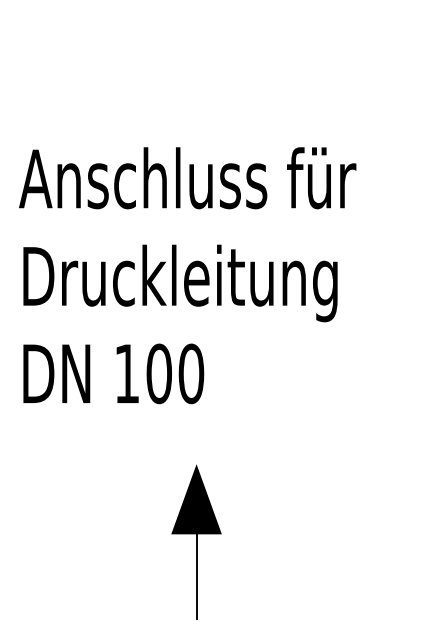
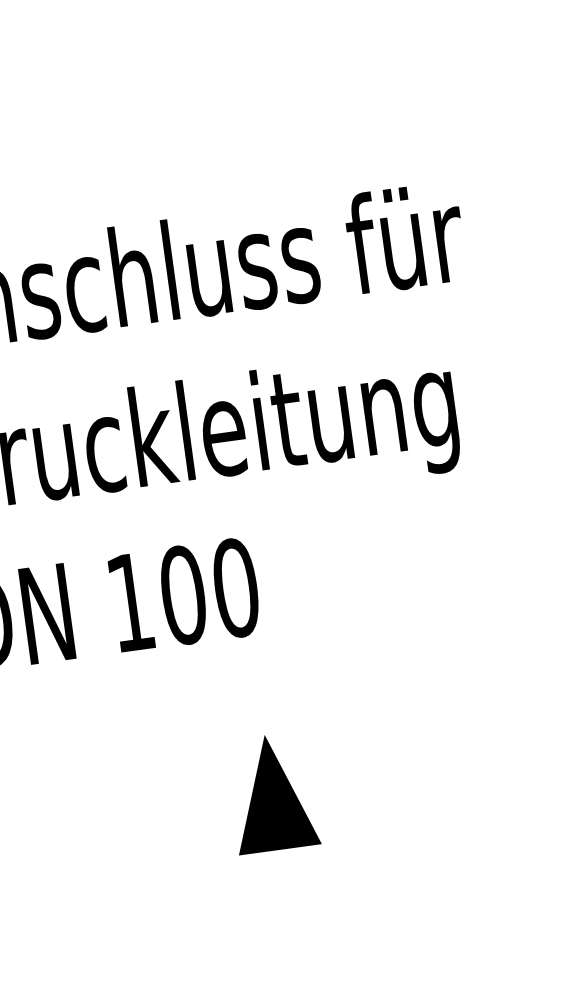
line: (196, 576) -> (289, 918), removed

